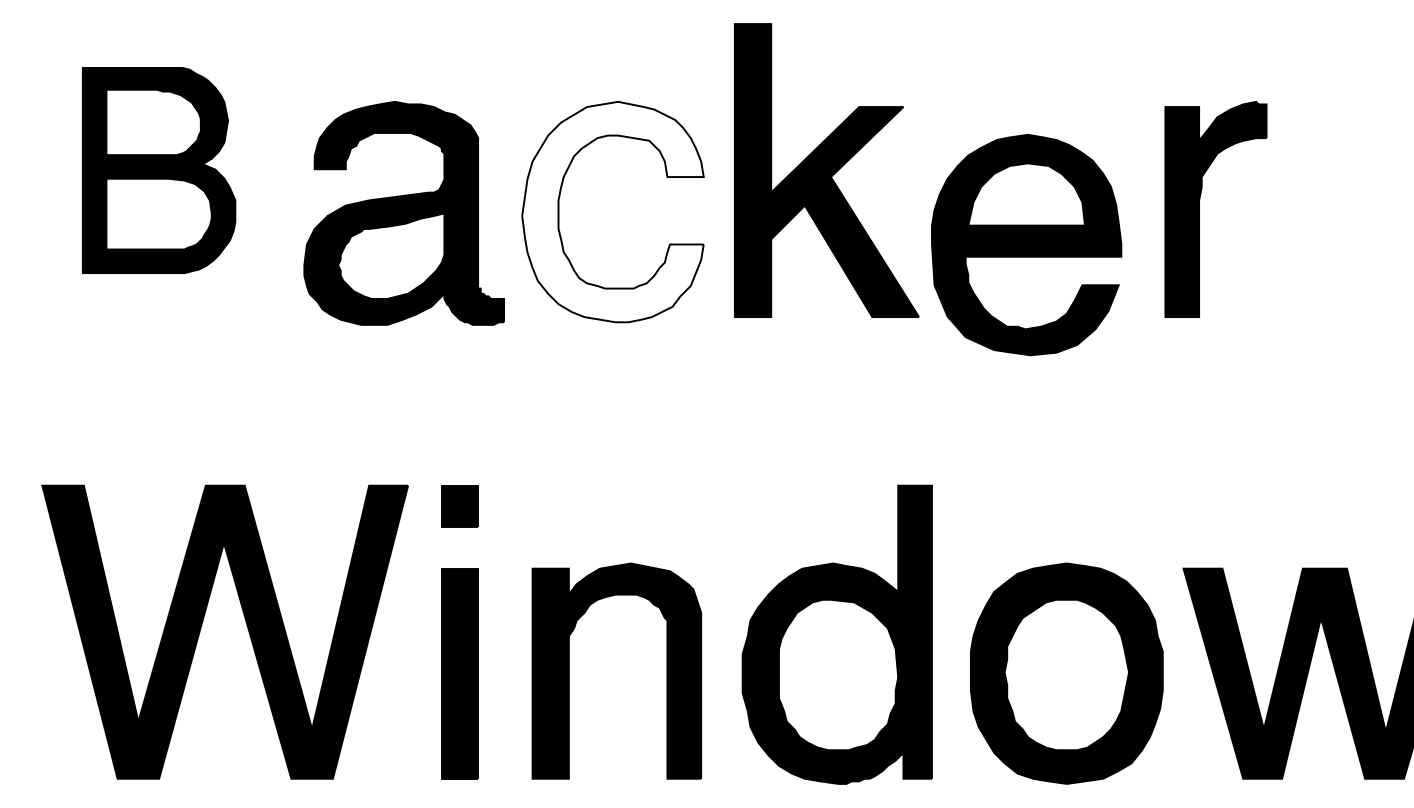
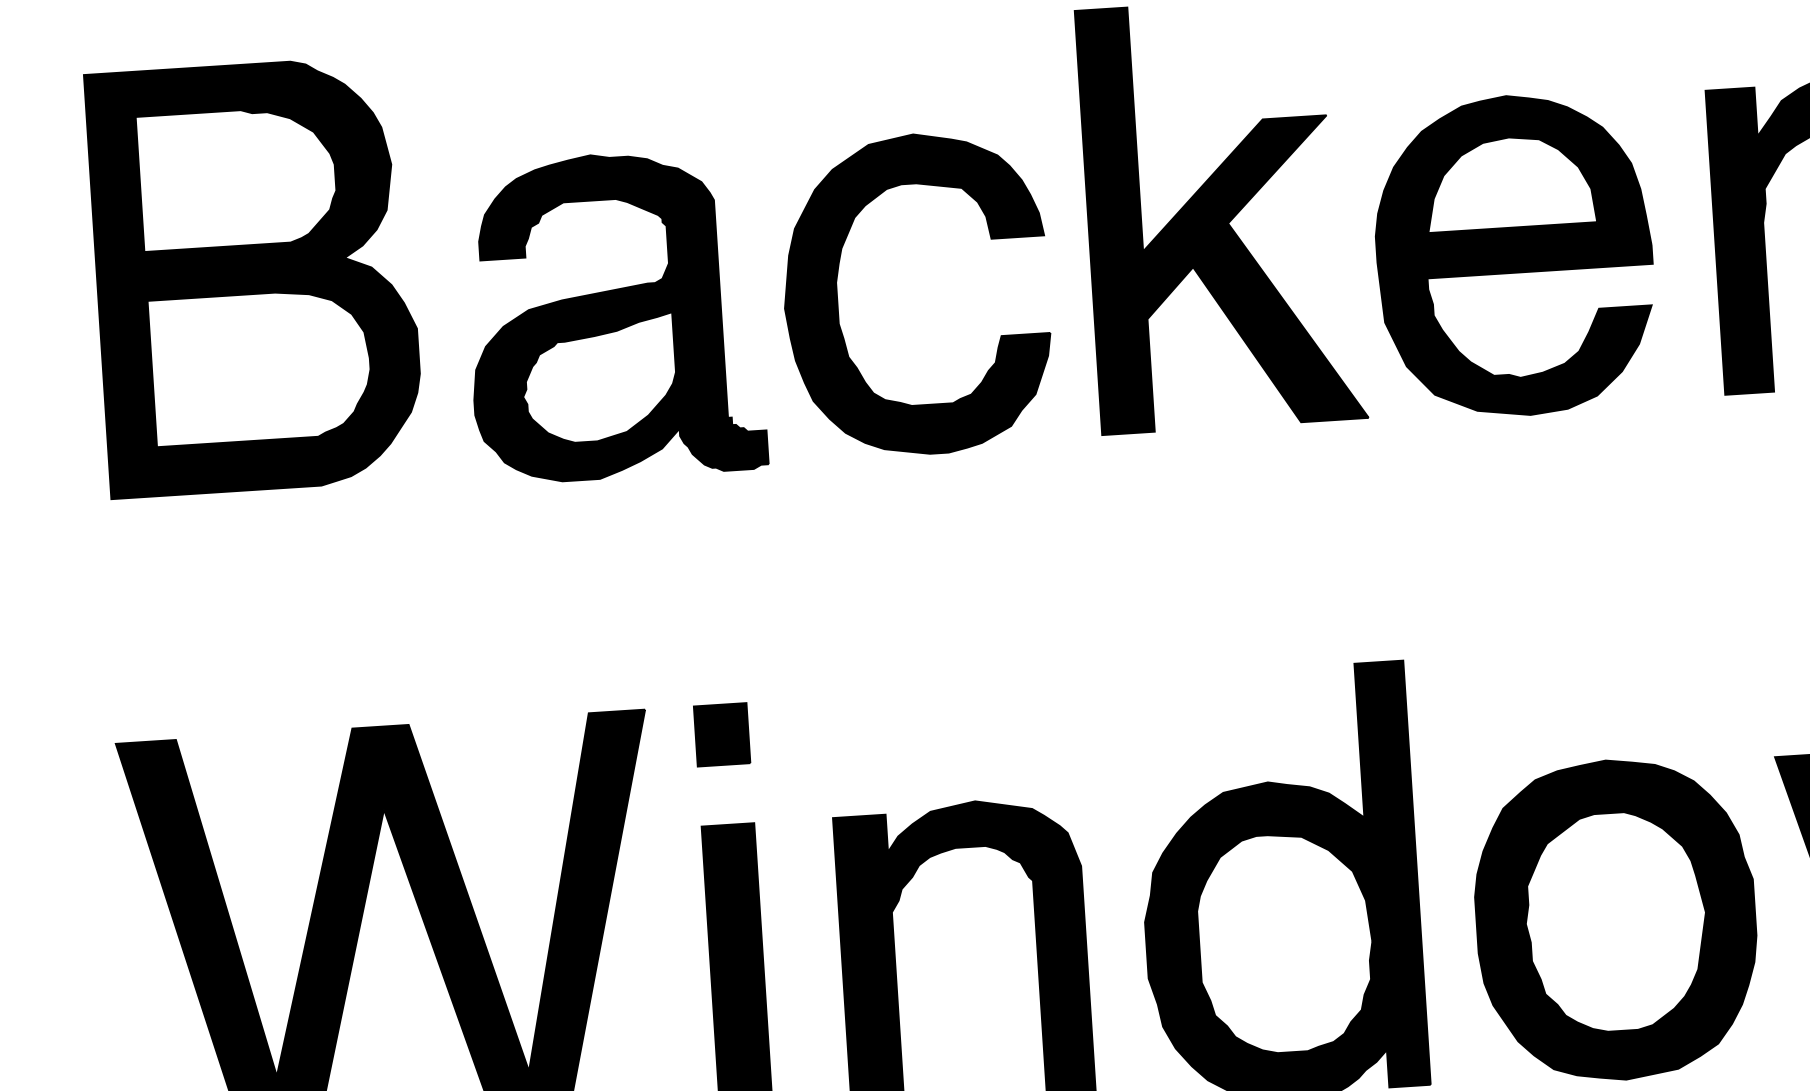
part: (158, 170) -> (254, 276), size x1.43
fill: (612, 211) -> (915, 293), added
part: (1026, 245) -> (1514, 256), moved

